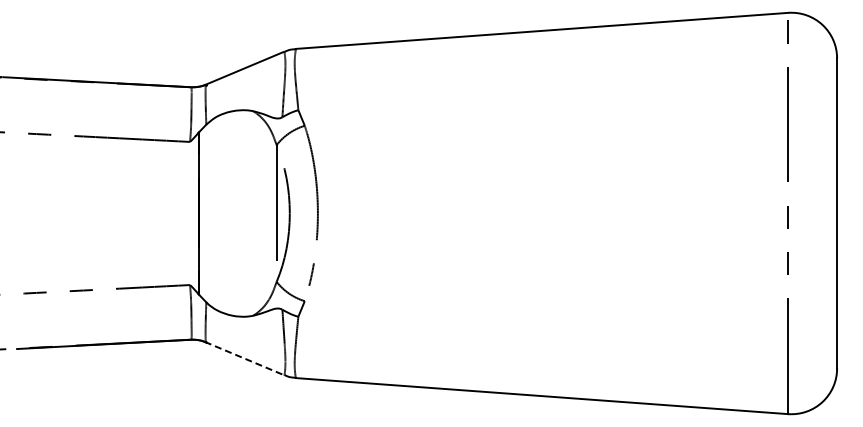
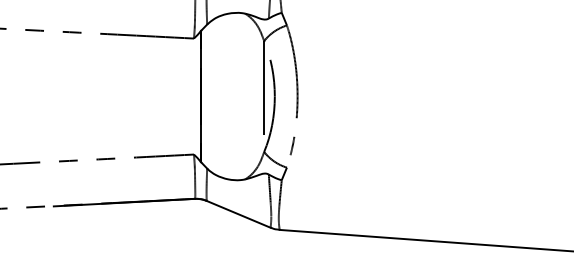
line: (245, 358) -> (238, 214), dashed -> solid

